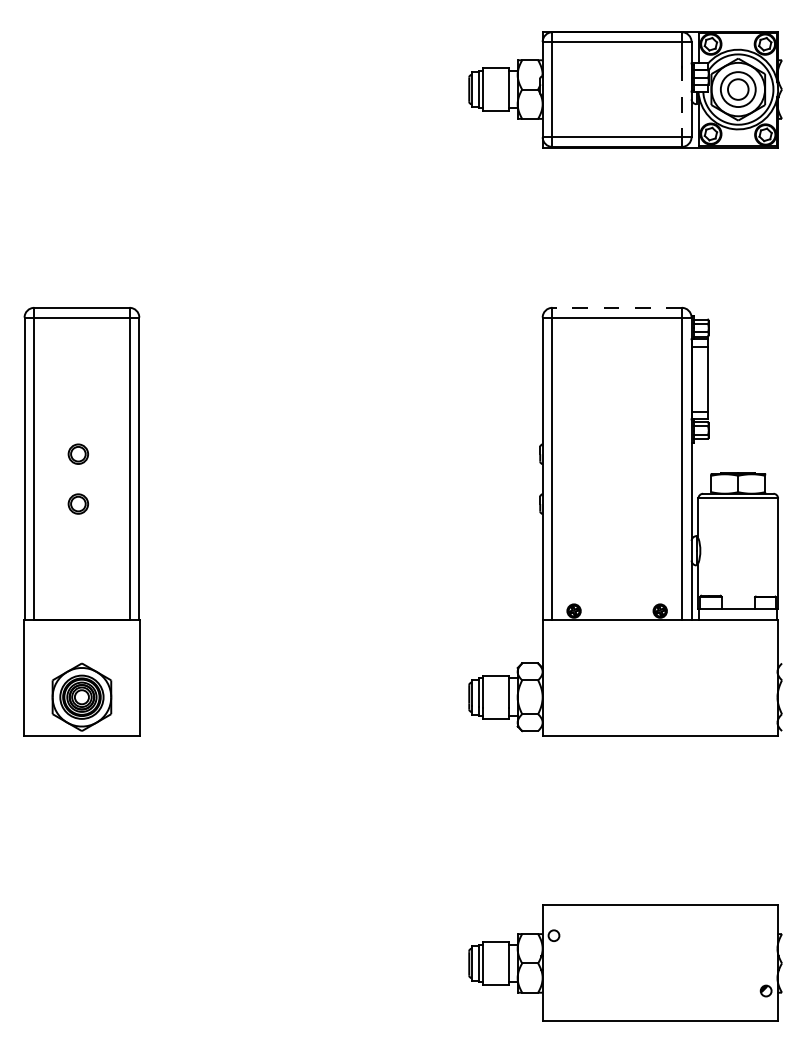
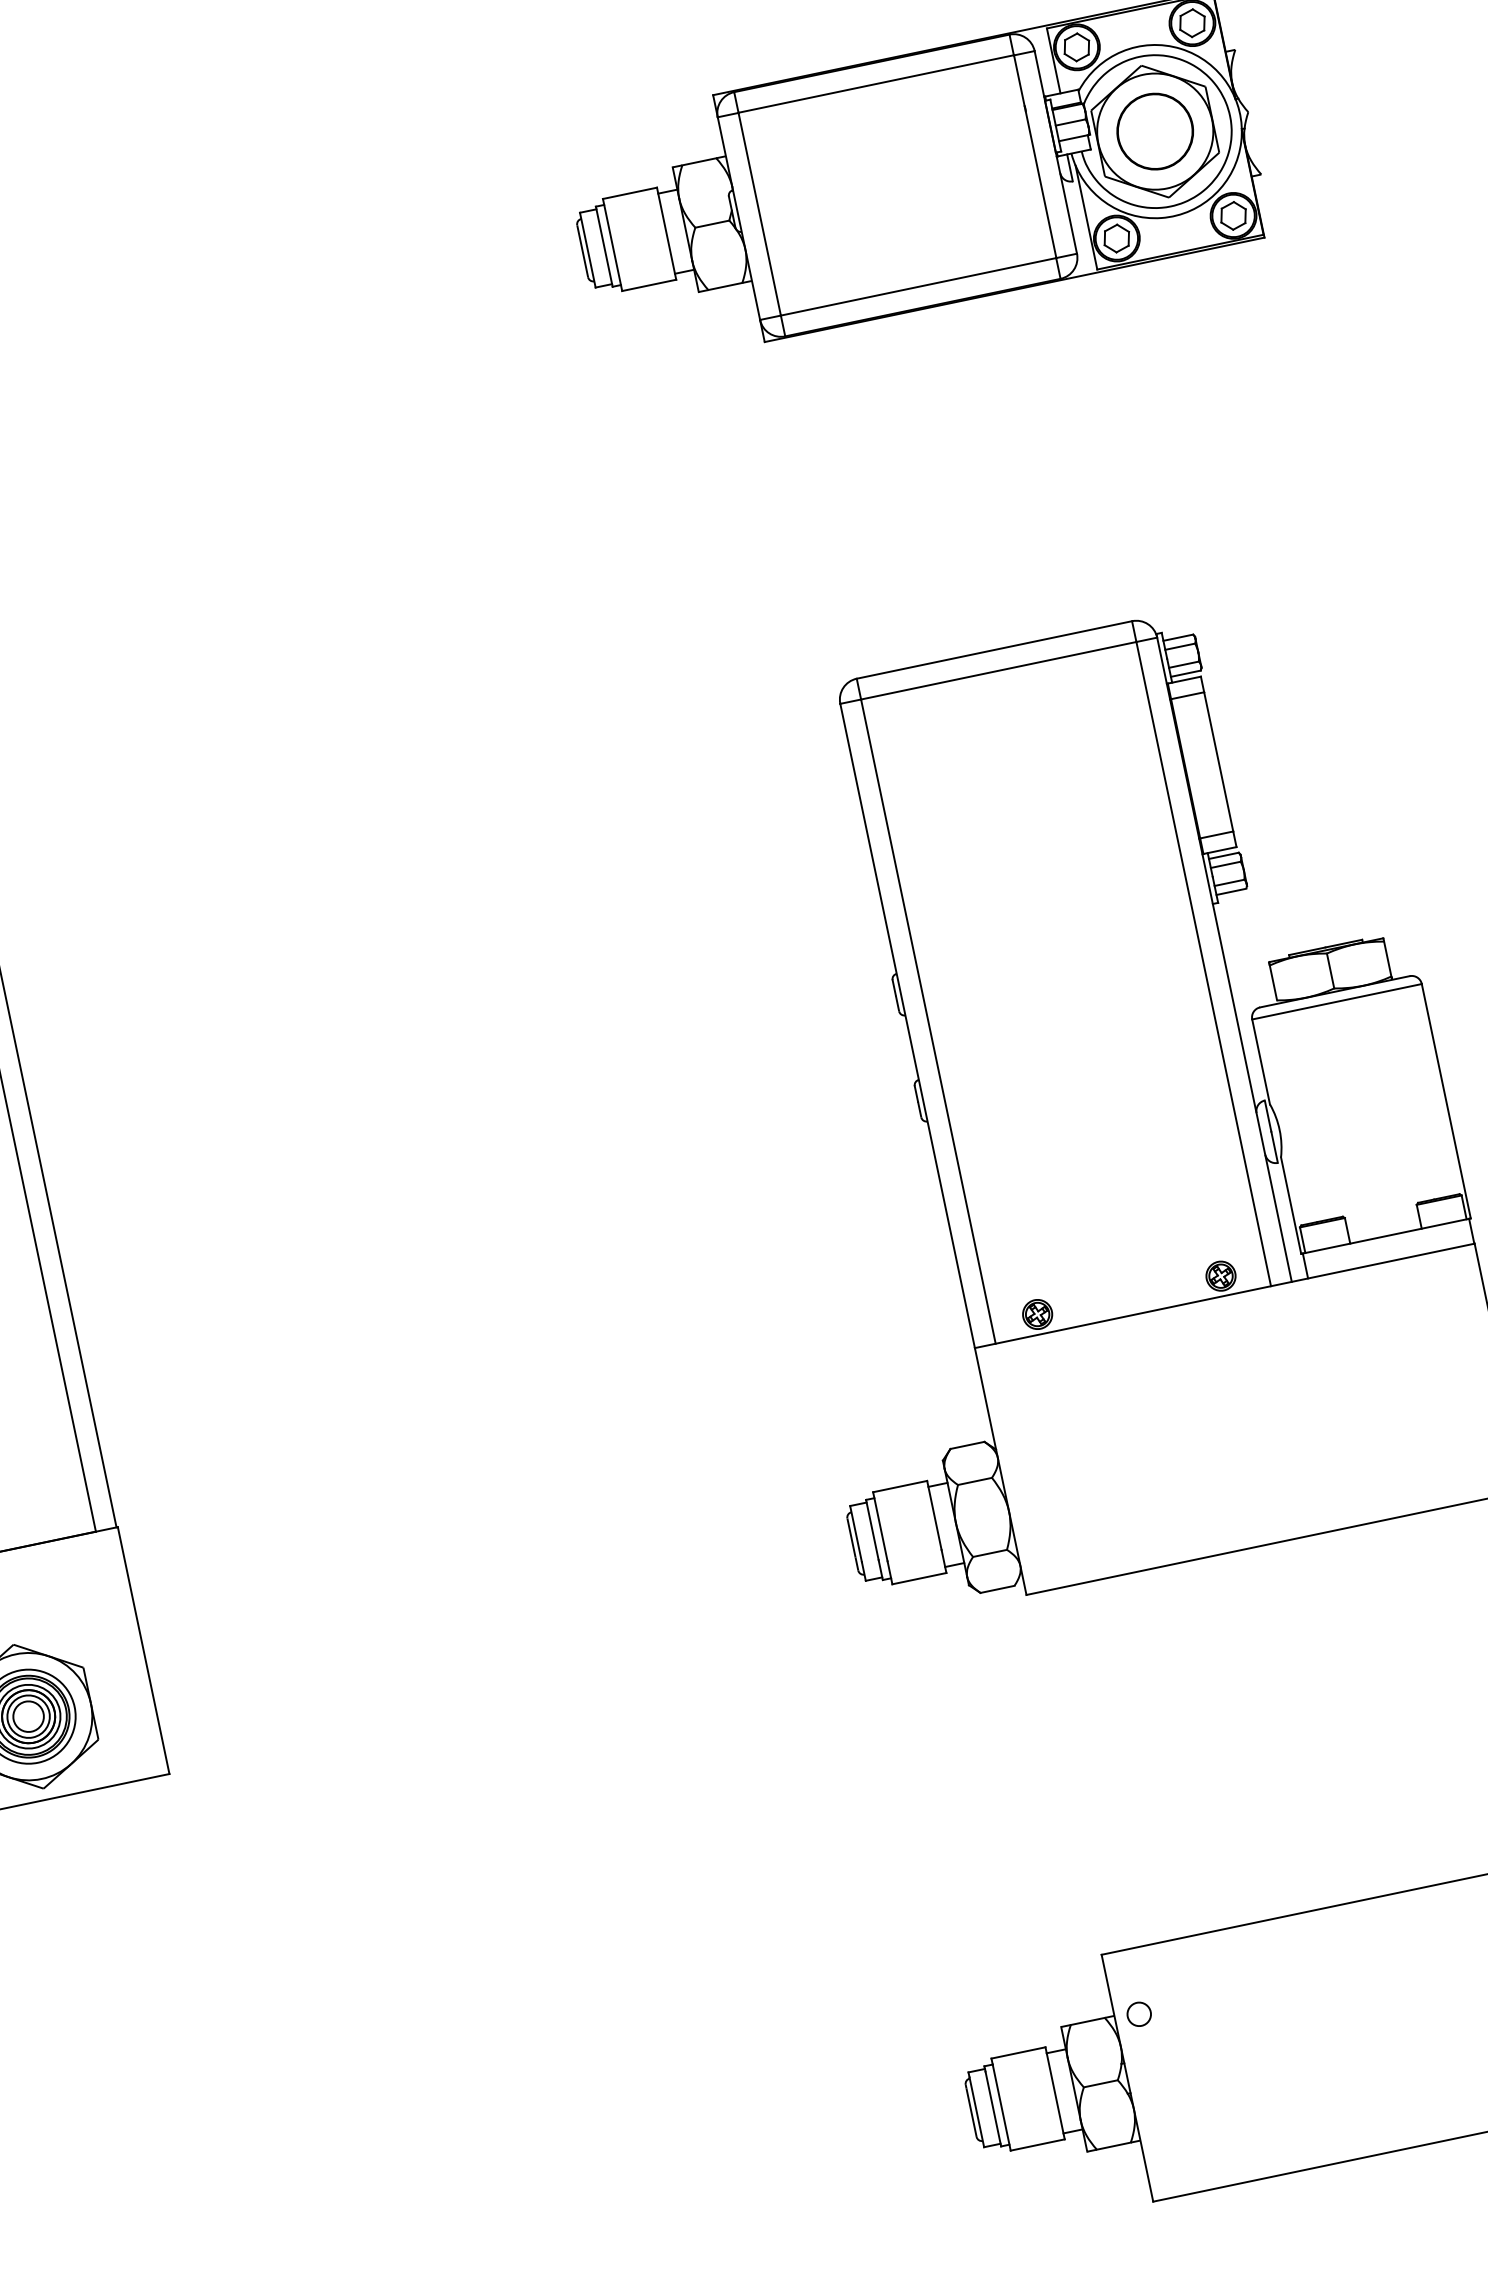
circle: (738, 89) -> (1155, 131), size x1.67
line: (681, 101) -> (1039, 182), dashed -> solid
line: (617, 307) -> (995, 649), dashed -> solid

